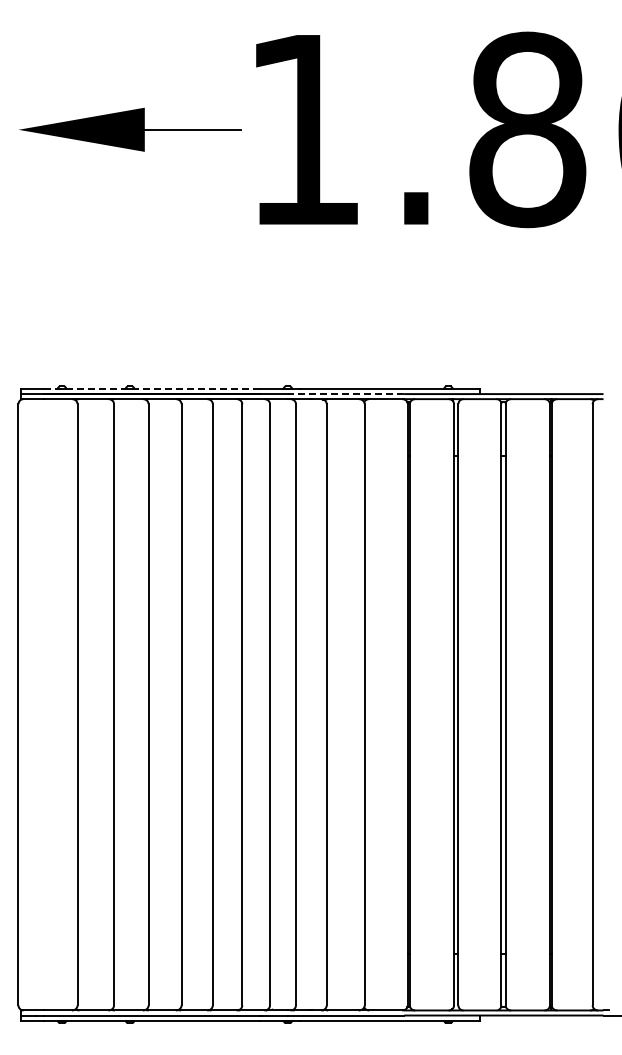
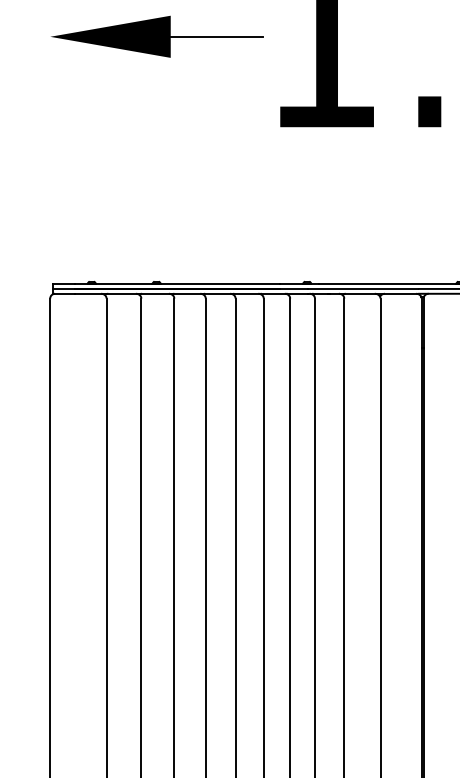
line: (151, 389) -> (177, 284), dashed -> solid
line: (346, 394) -> (363, 289), dashed -> solid

